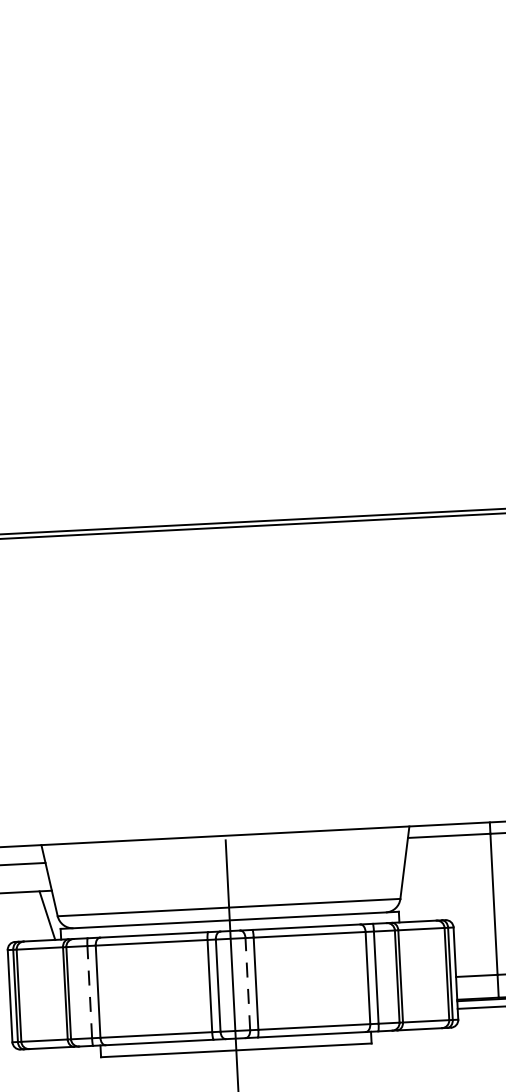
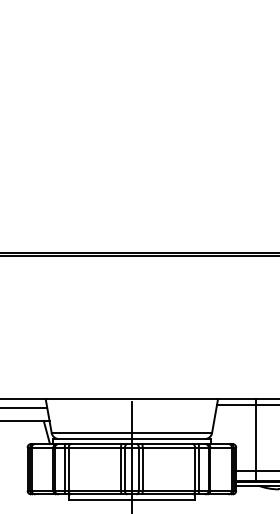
line: (247, 984) -> (138, 469), dashed -> solid
line: (89, 992) -> (64, 469), dashed -> solid

